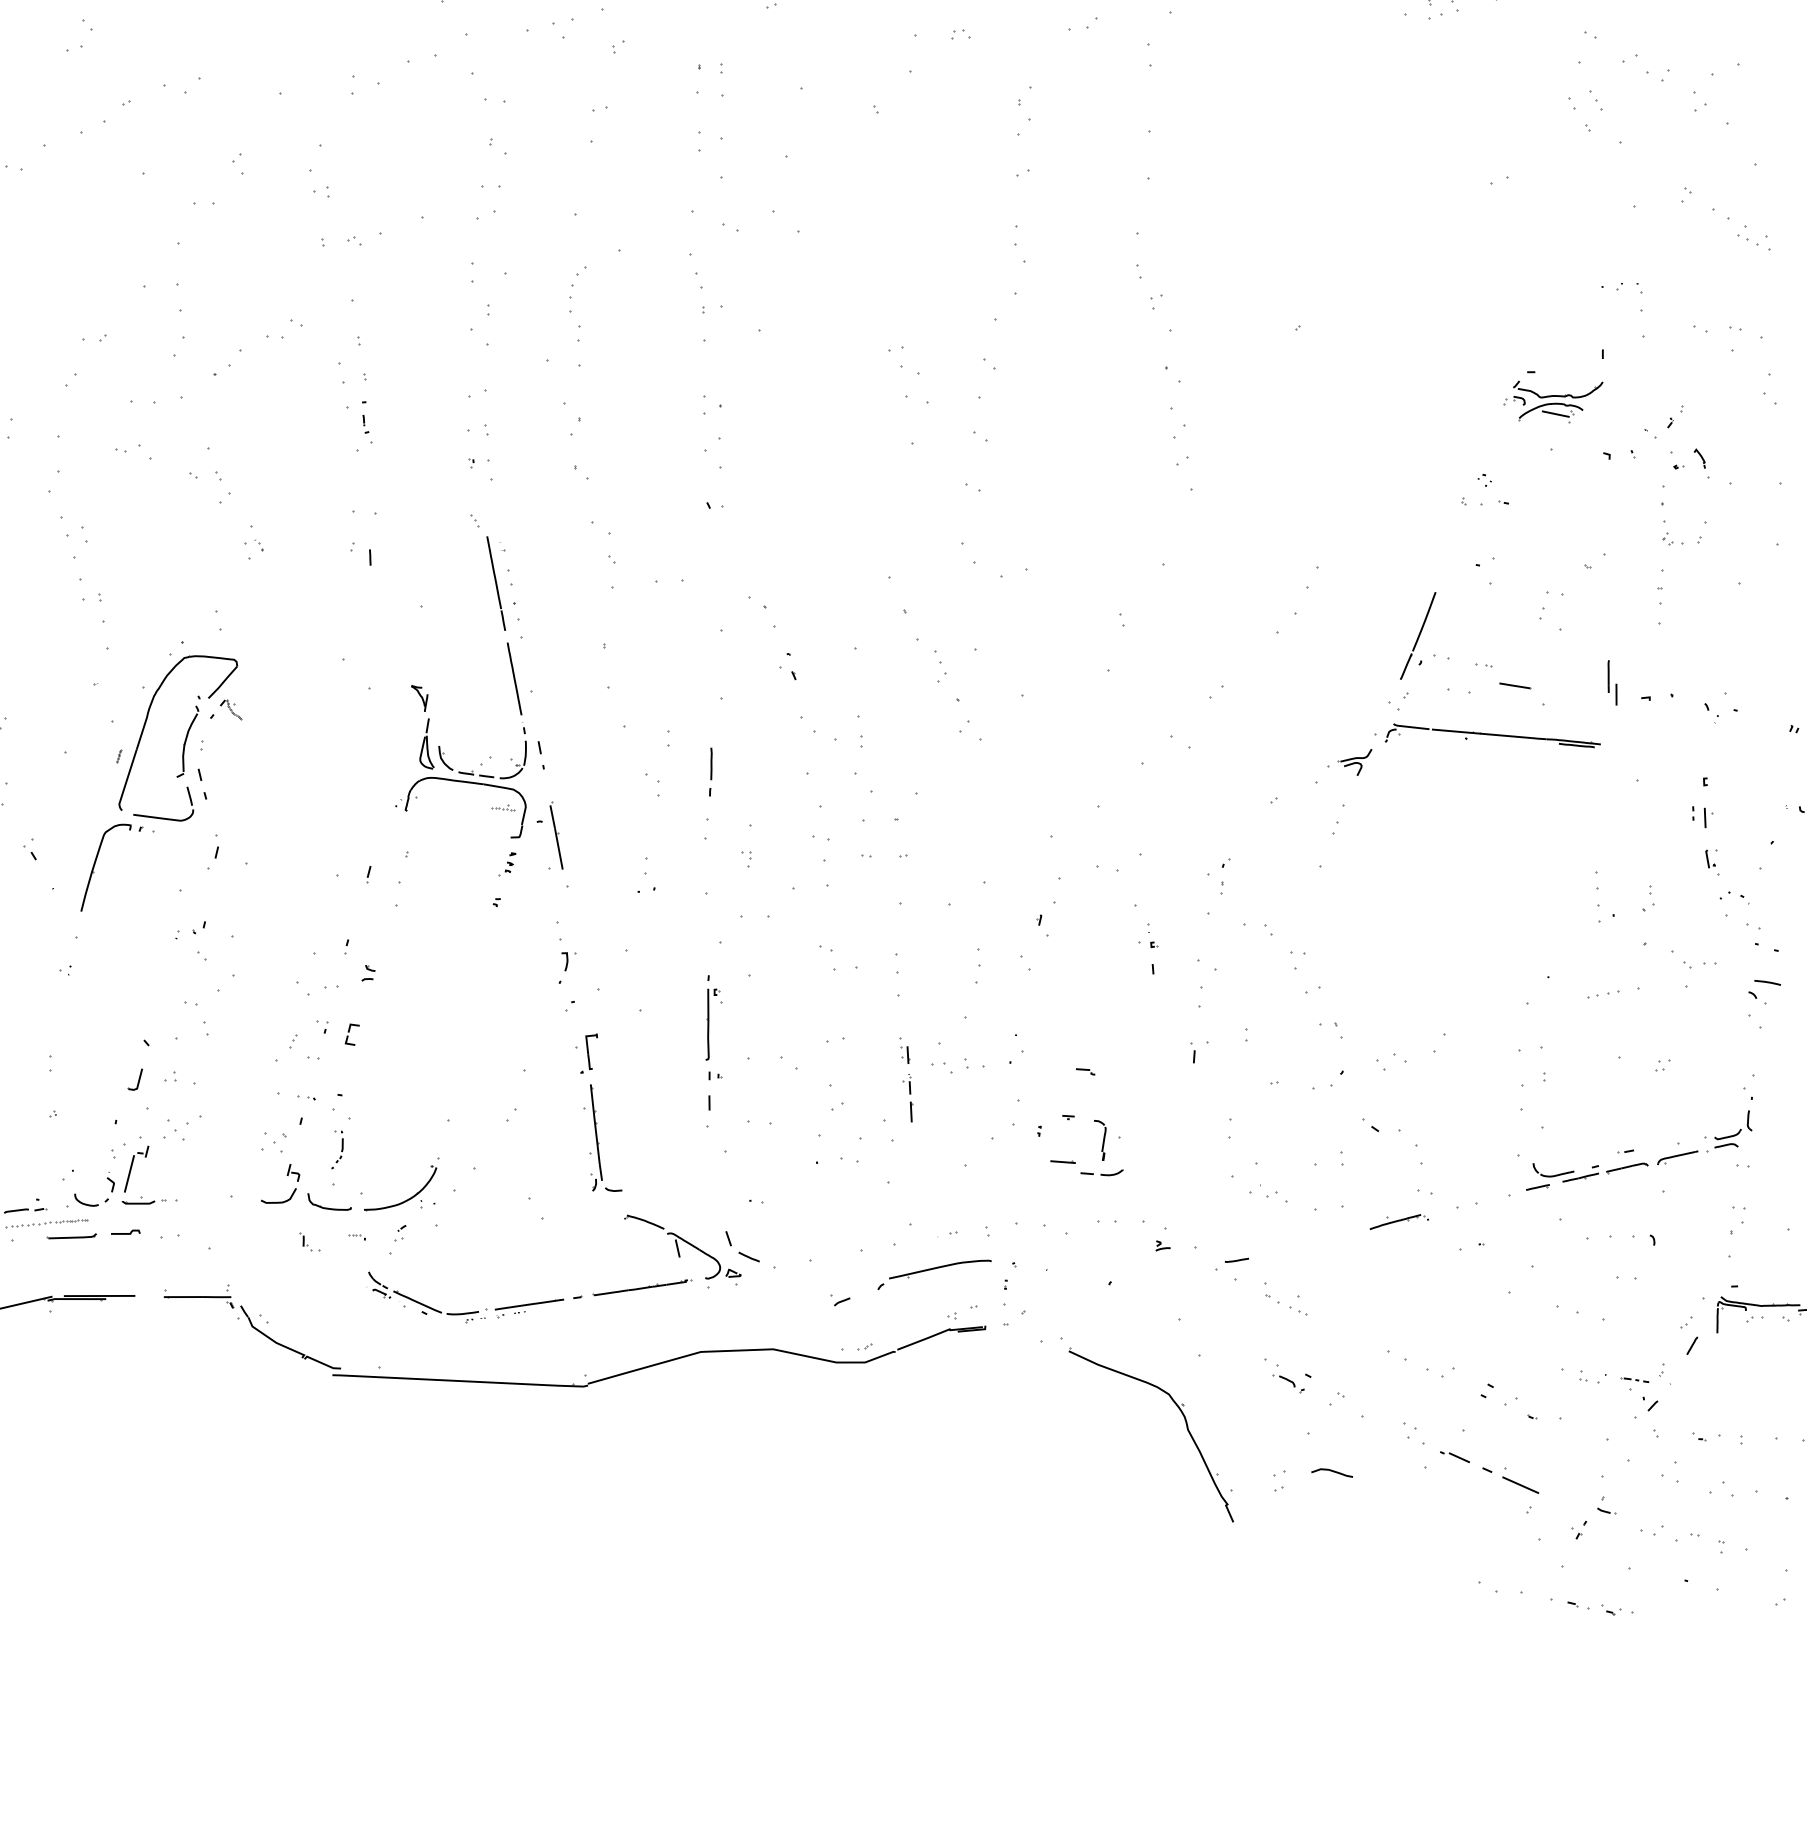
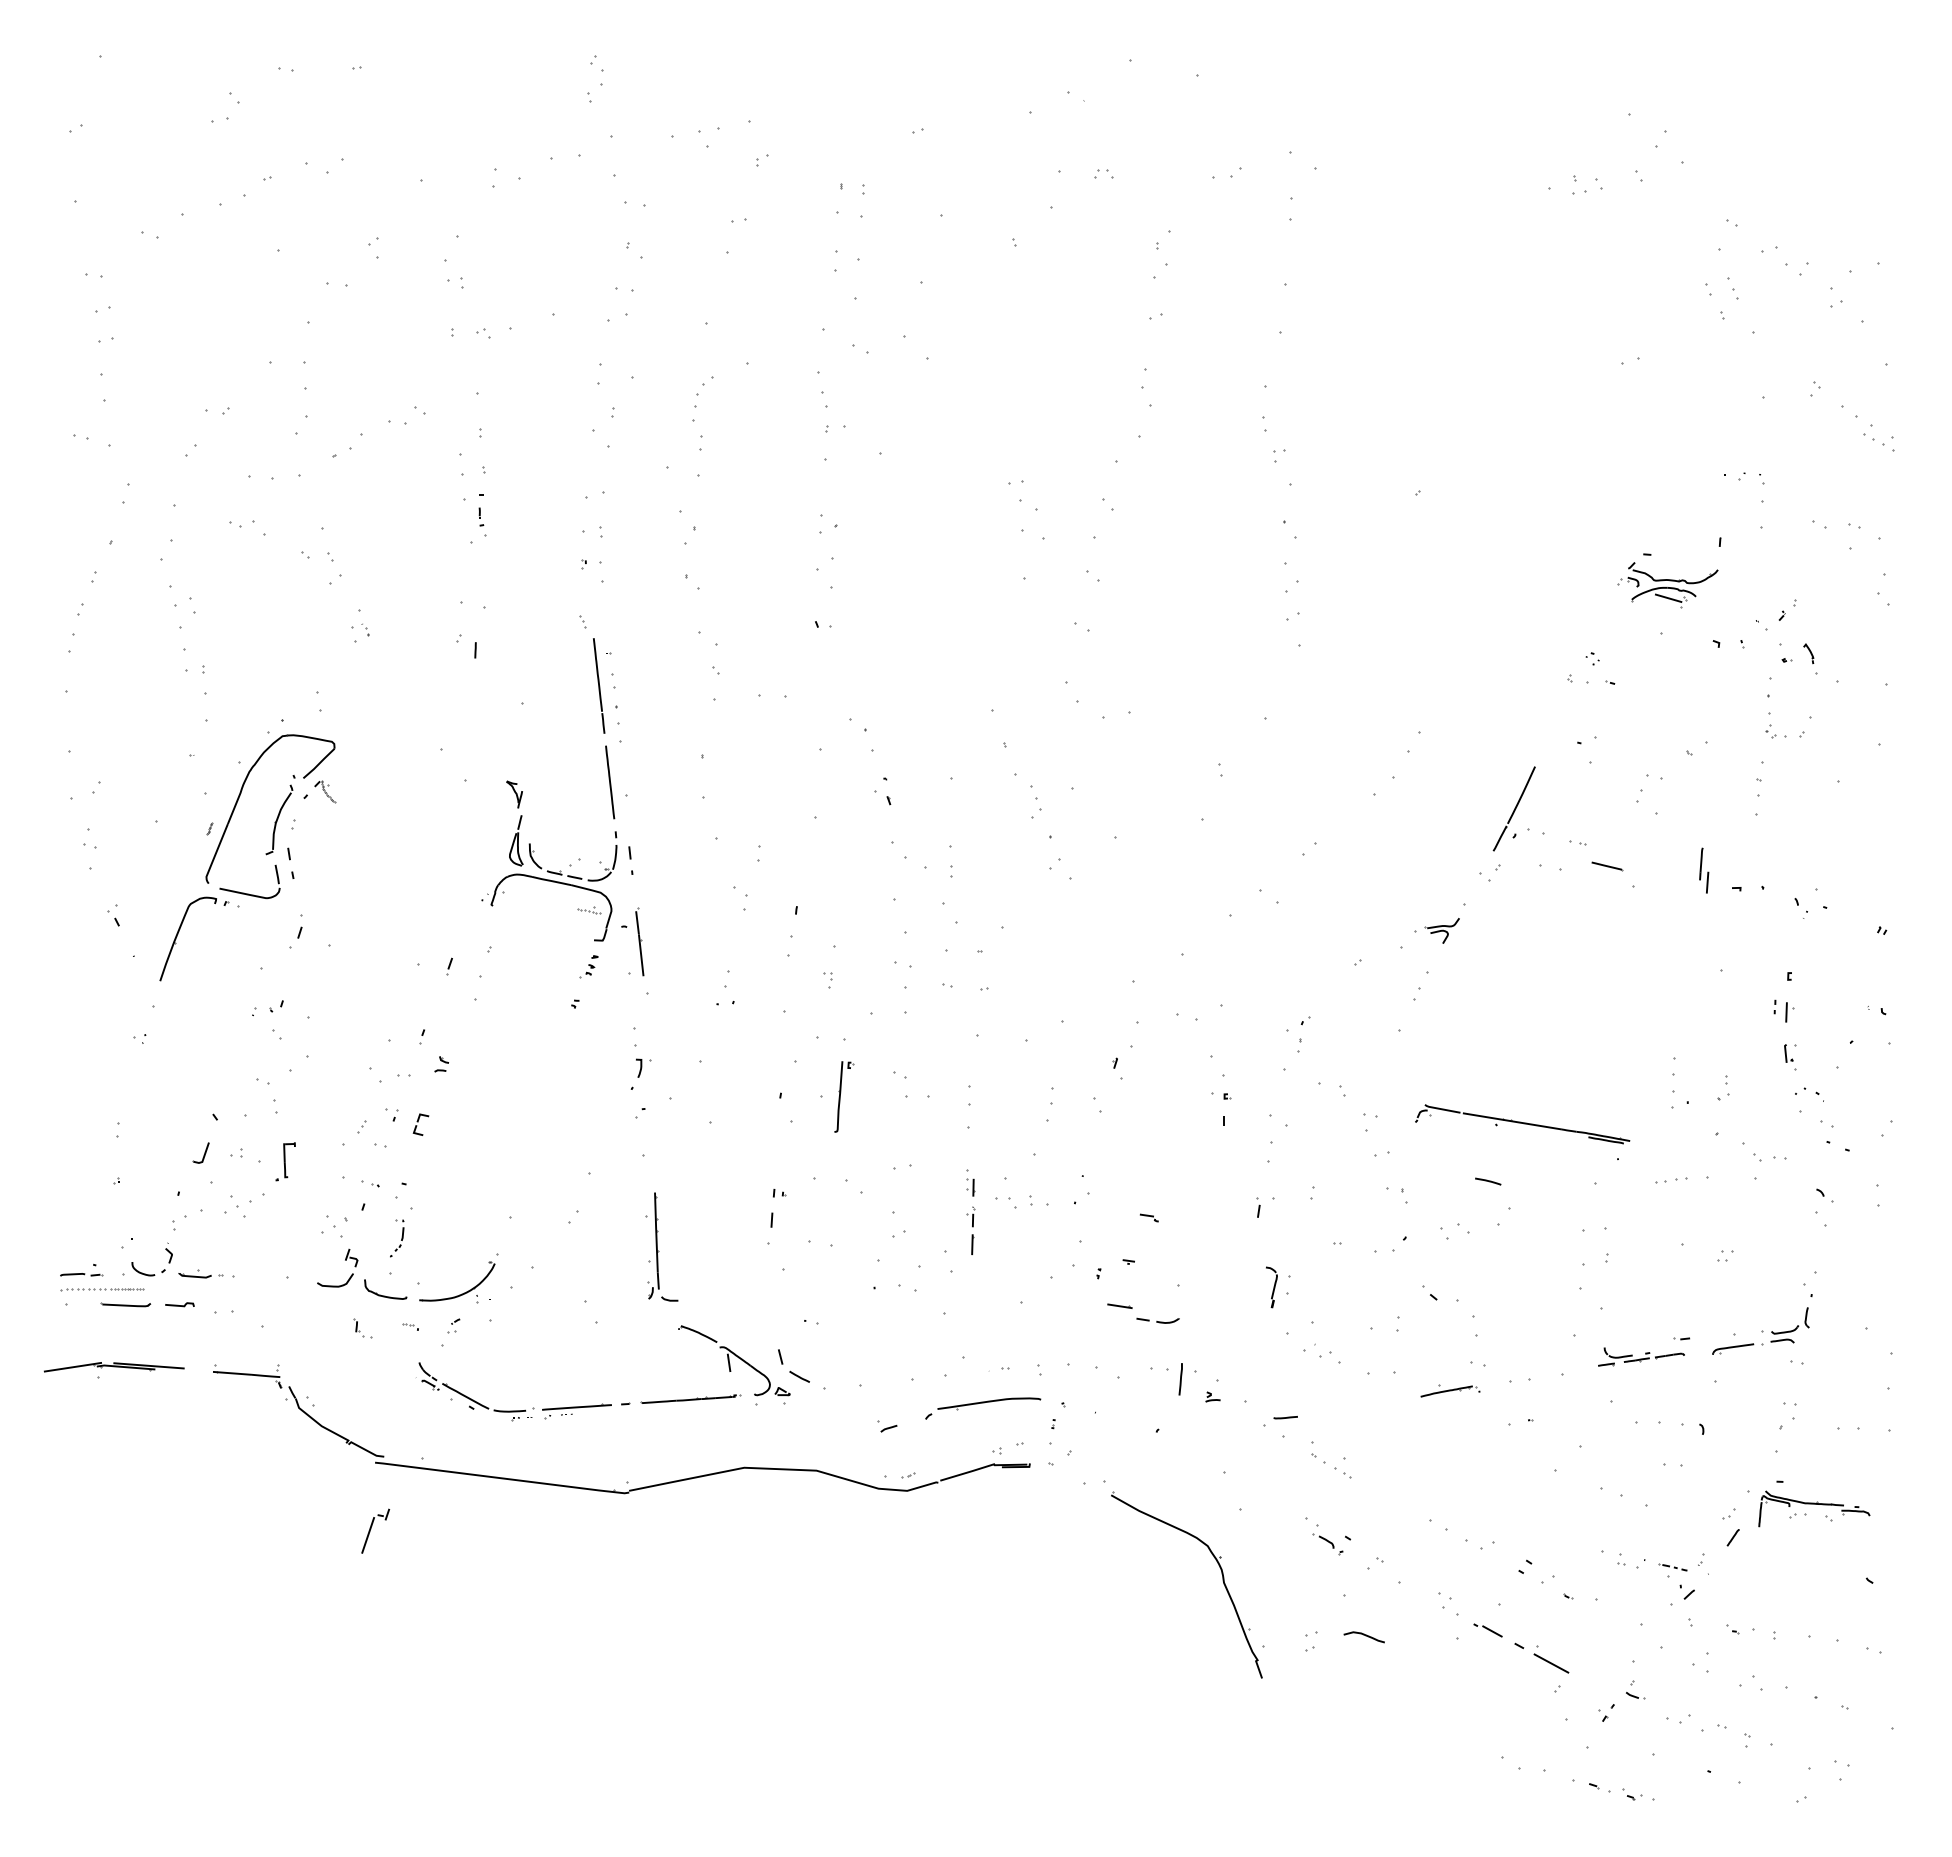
part: (1492, 736) -> (1522, 1124), moved
line: (711, 764) -> (1180, 1379), moved
line: (1767, 982) -> (1488, 1181), moved
part: (712, 1023) -> (844, 1096), moved
part: (588, 1053) -> (285, 1161), moved
part: (1101, 1140) -> (1271, 1287), moved
part: (136, 1168) -> (375, 1530), moved
part: (1586, 1172) -> (1641, 1356), size x0.7

